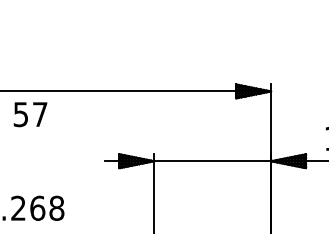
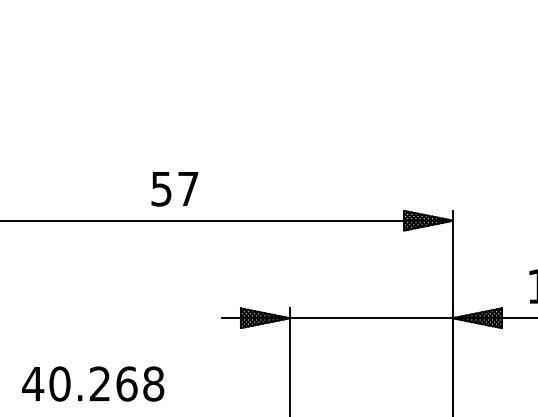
text: (30, 114) -> (174, 189), moved

